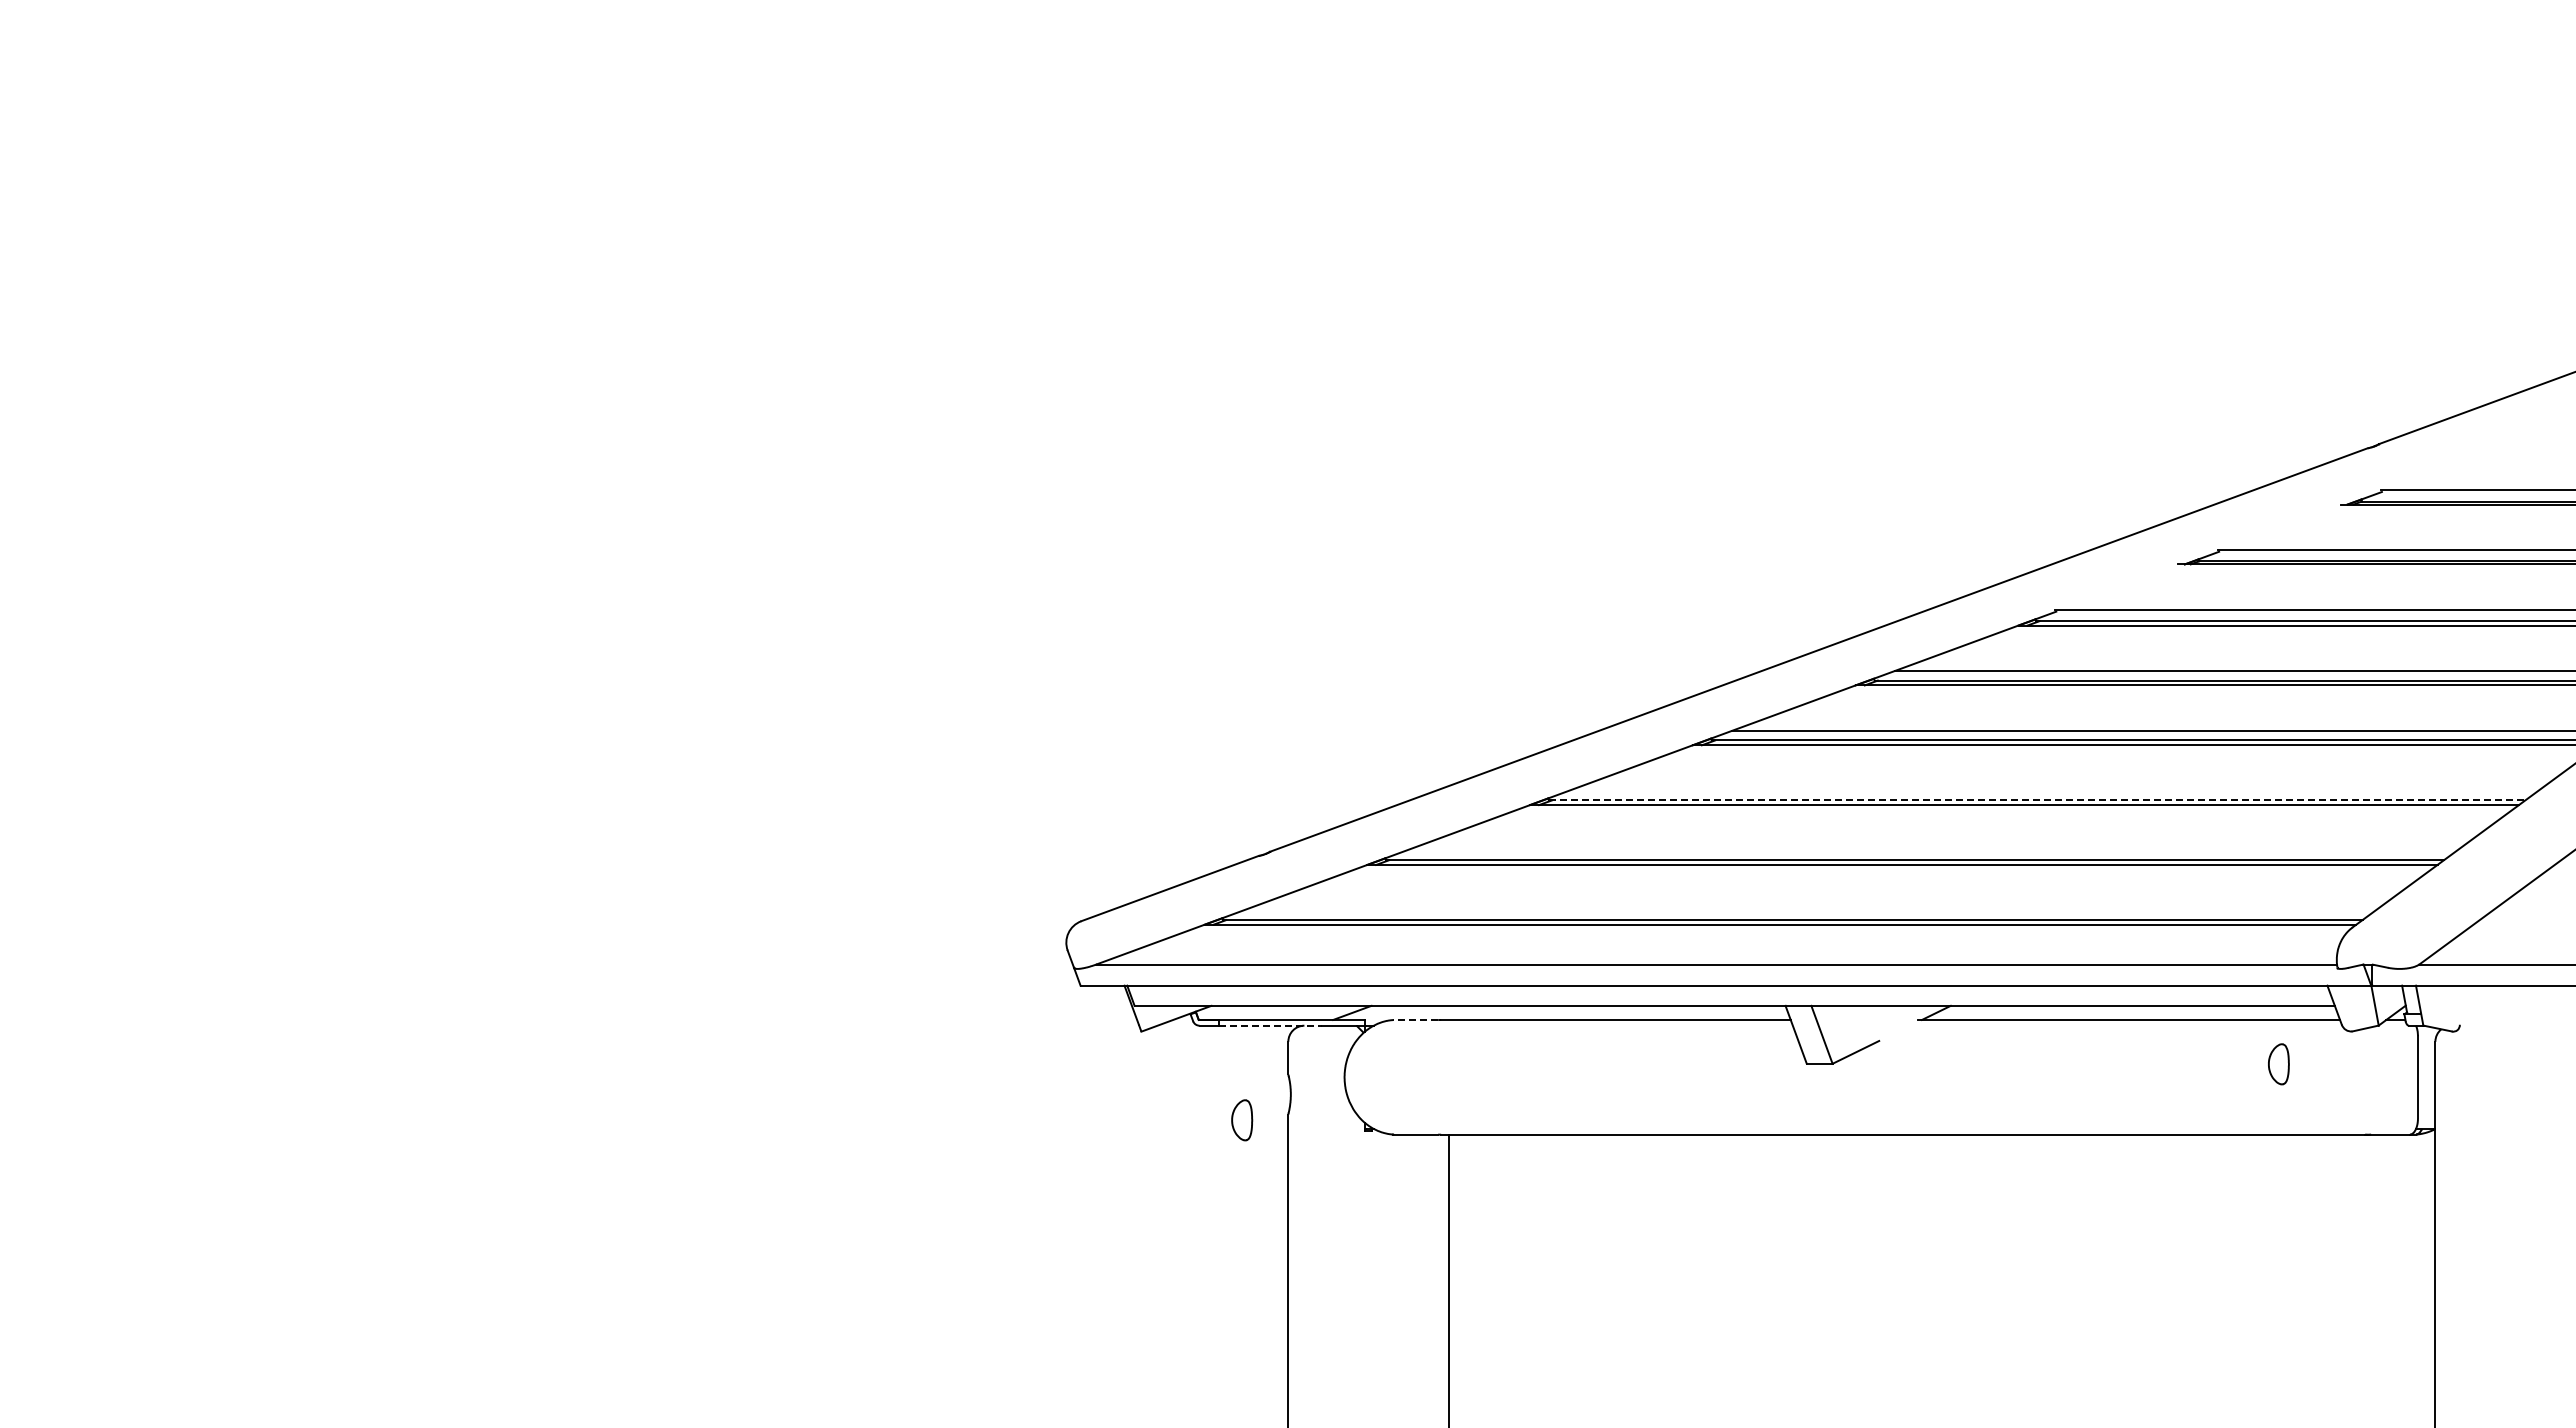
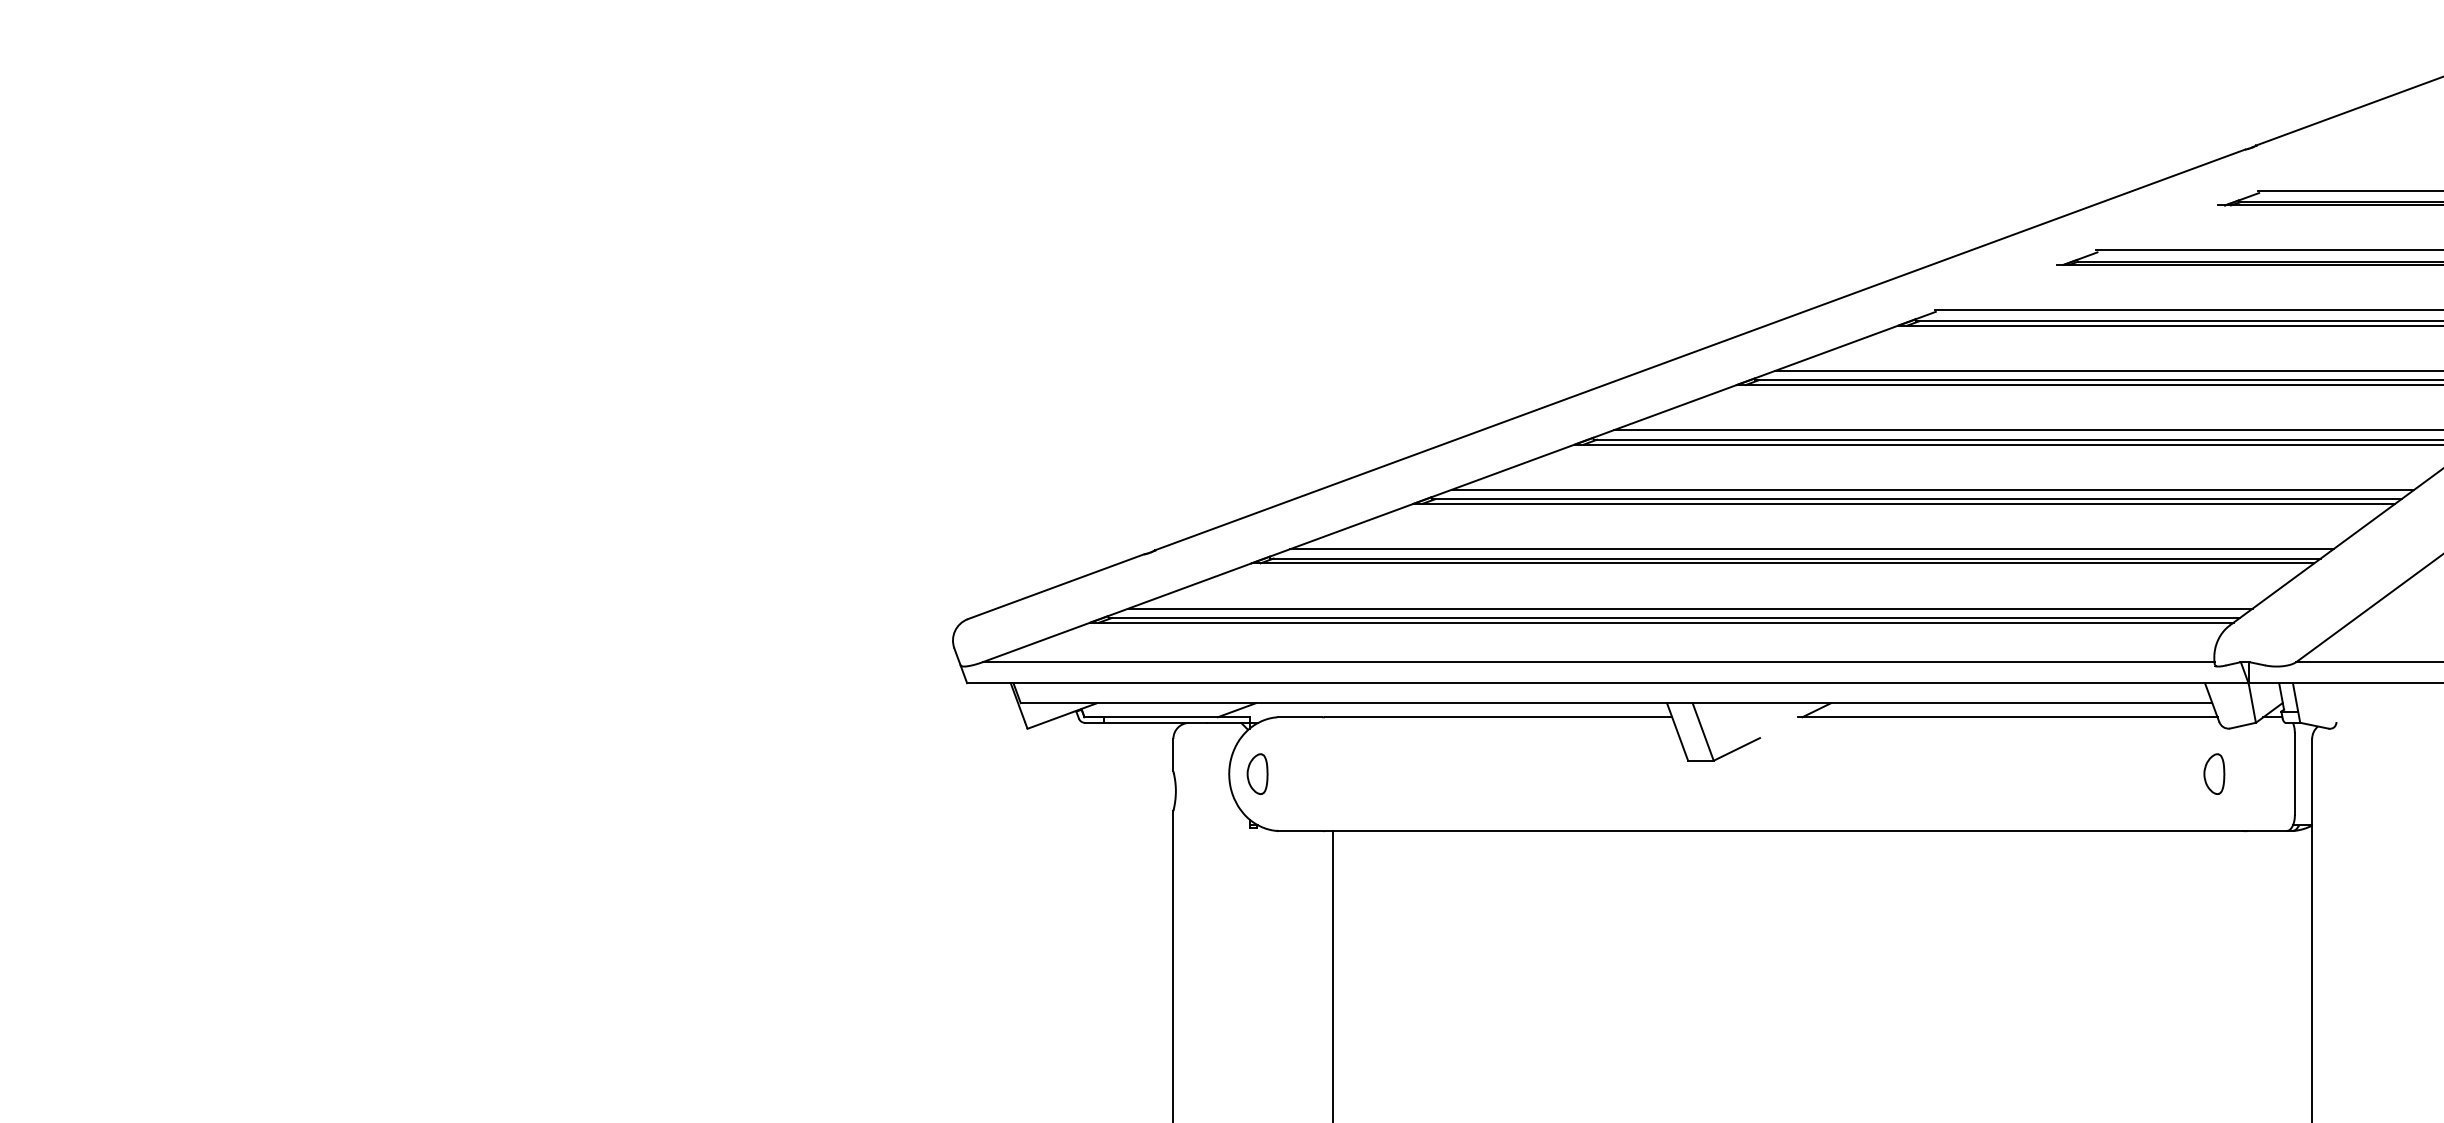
line: (2053, 790) -> (1933, 489), added
line: (2037, 800) -> (1917, 499), dashed -> solid
line: (1931, 850) -> (1811, 548), added
line: (1809, 910) -> (1690, 608), added
line: (1415, 1020) -> (1299, 717), dashed -> solid
line: (1270, 1025) -> (1155, 722), dashed -> solid
part: (2278, 1064) -> (2214, 774), moved
part: (1242, 1120) -> (1257, 774), moved

